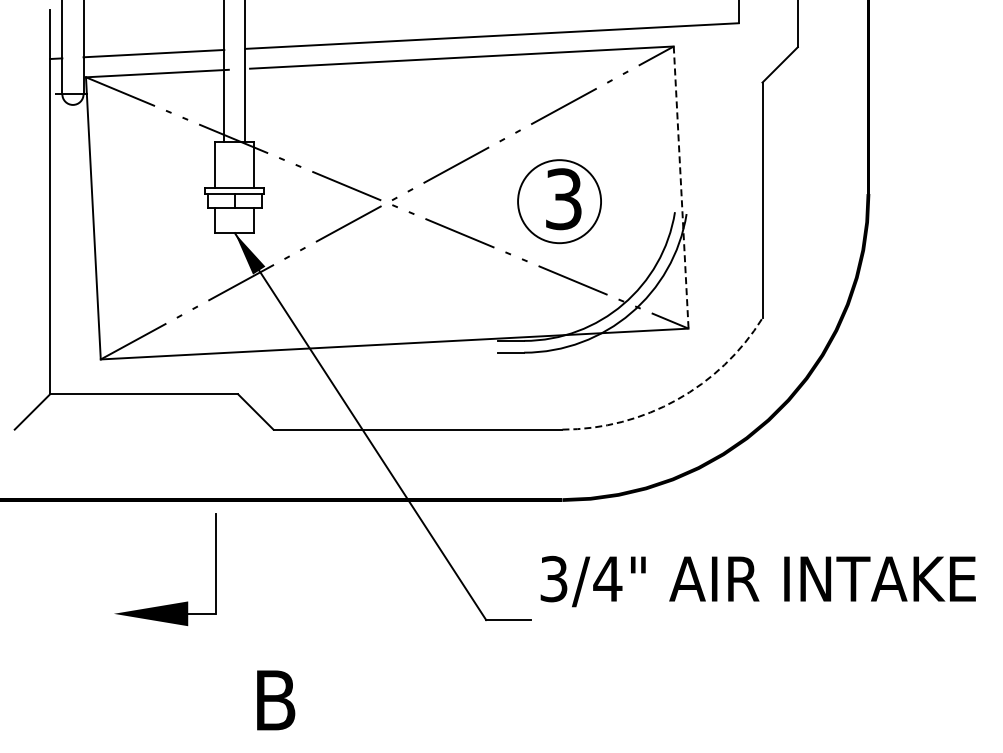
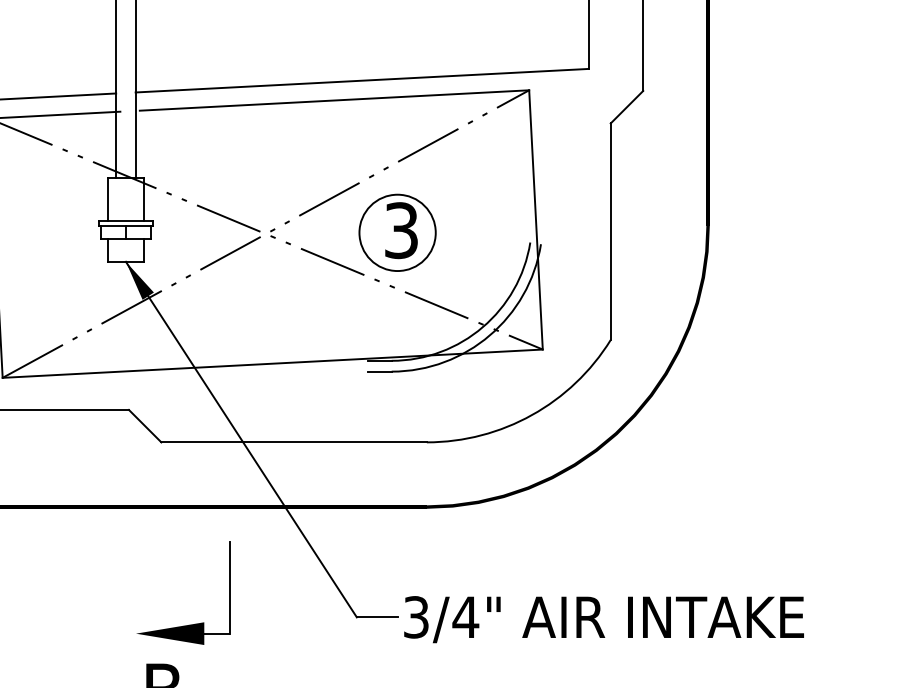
line: (681, 188) -> (536, 220), dashed -> solid
part: (559, 201) -> (397, 232), moved
arc: (676, 399) -> (531, 414), dashed -> solid
text: (757, 581) -> (603, 619), moved
part: (168, 604) -> (186, 625), moved

